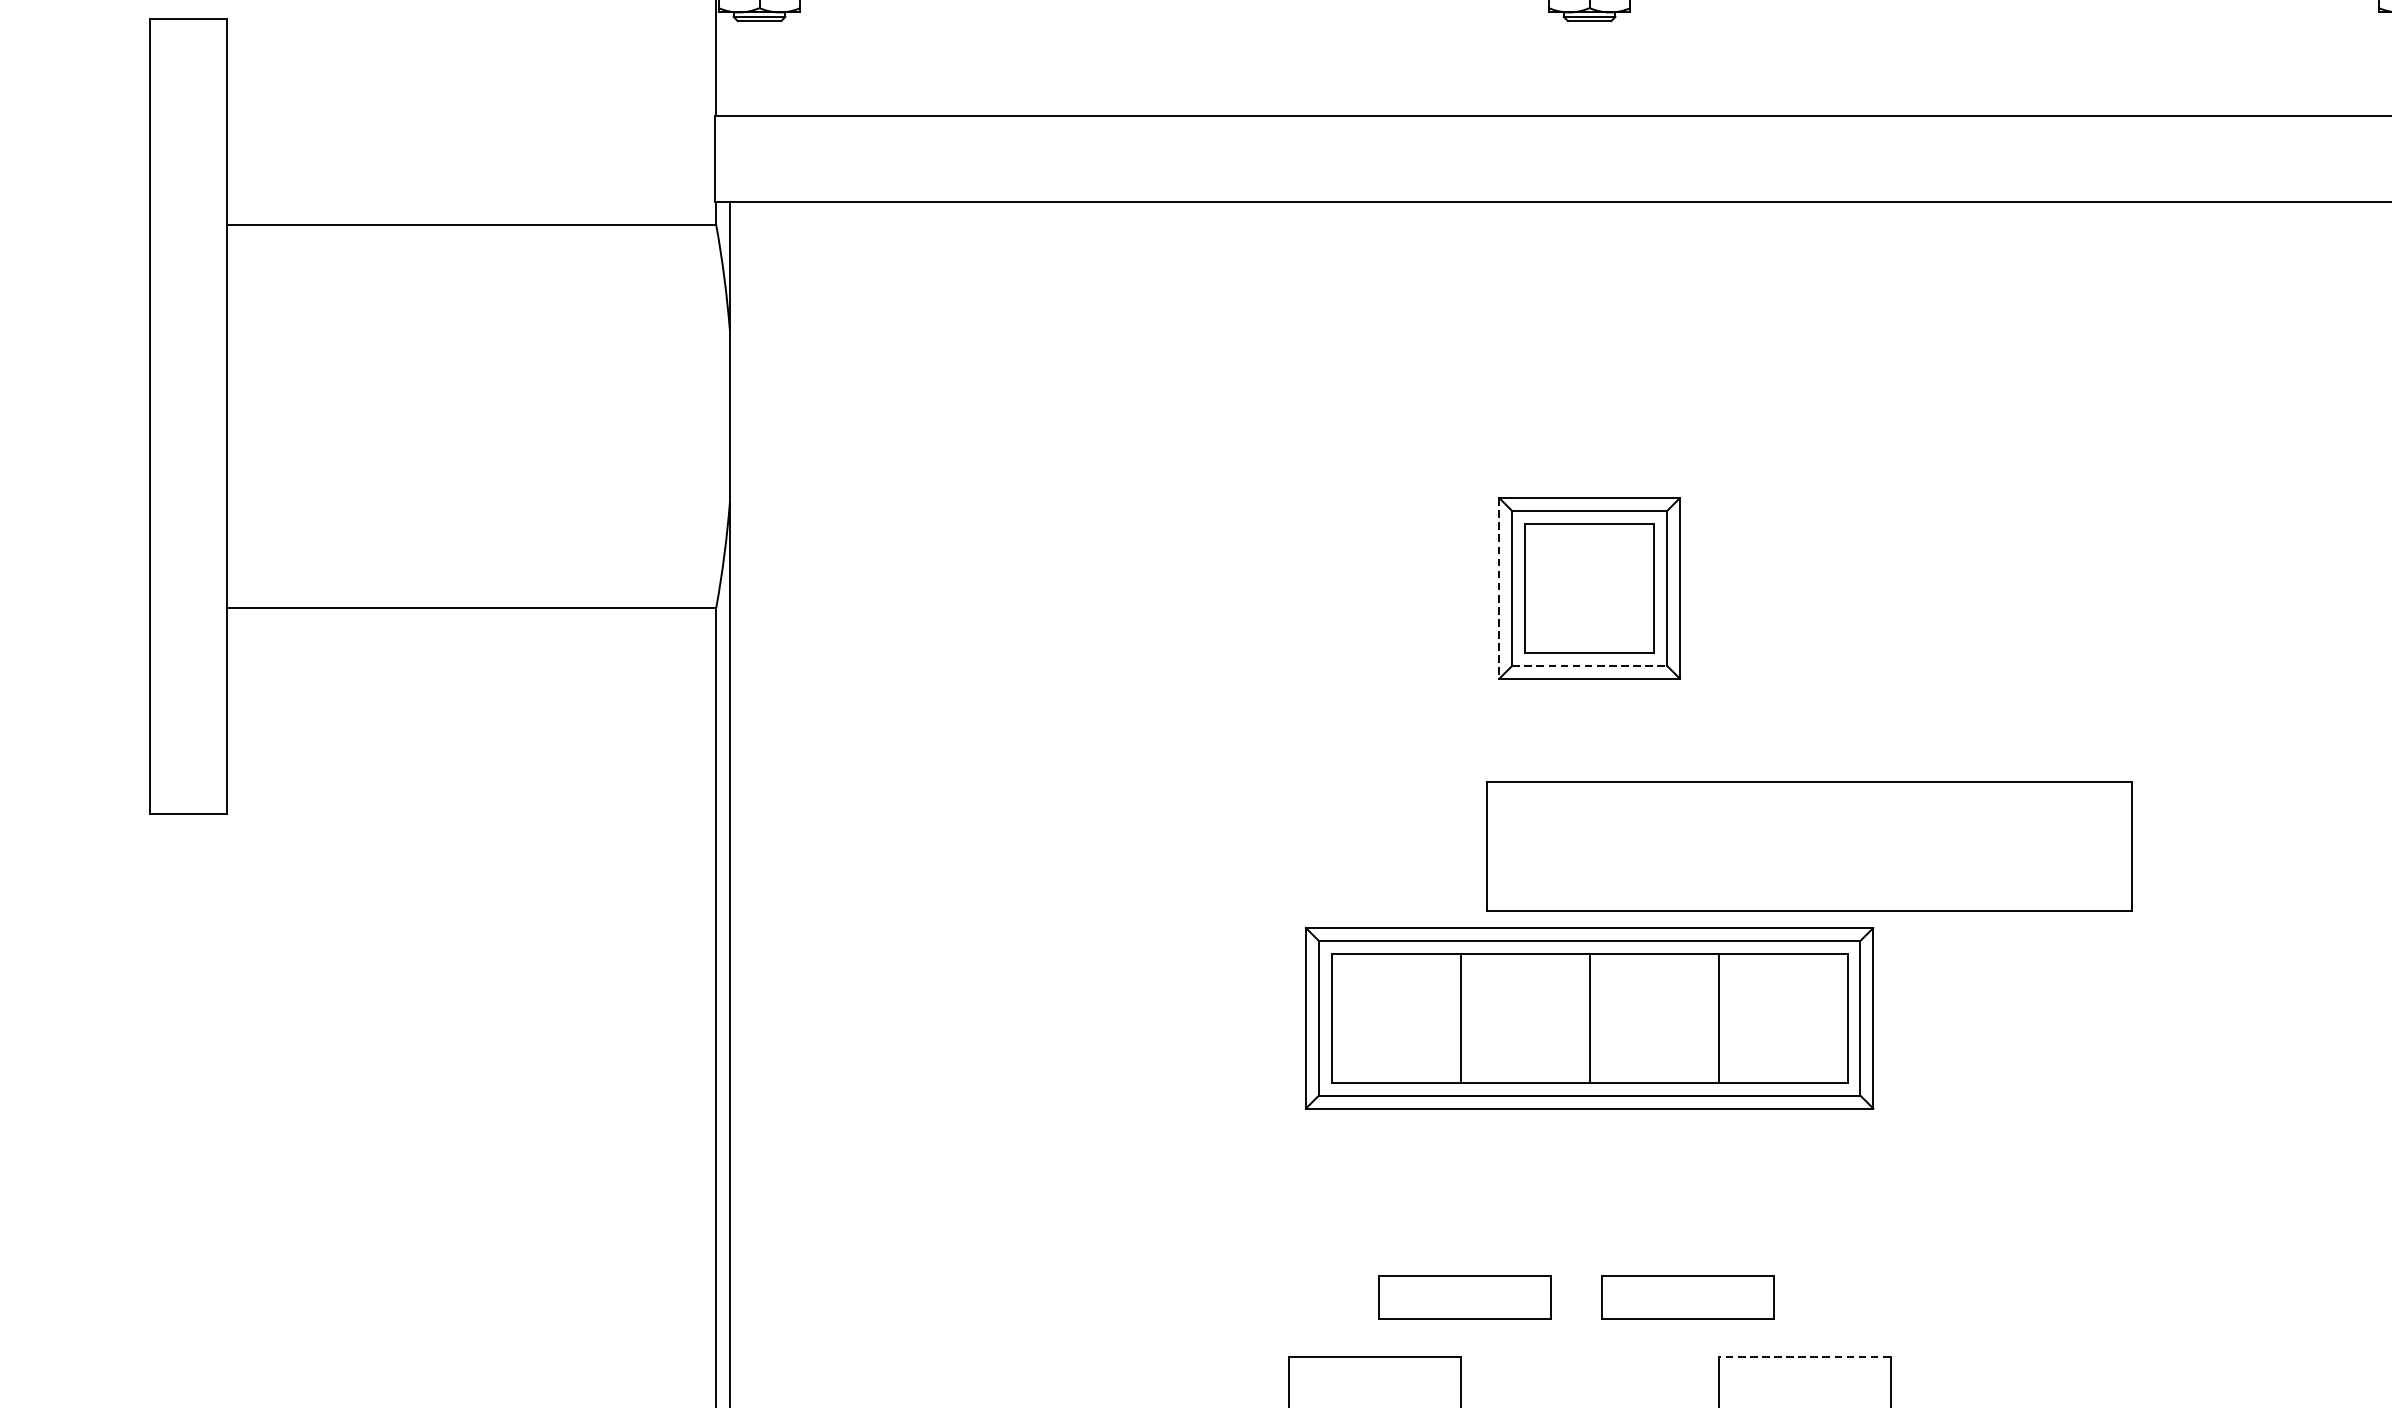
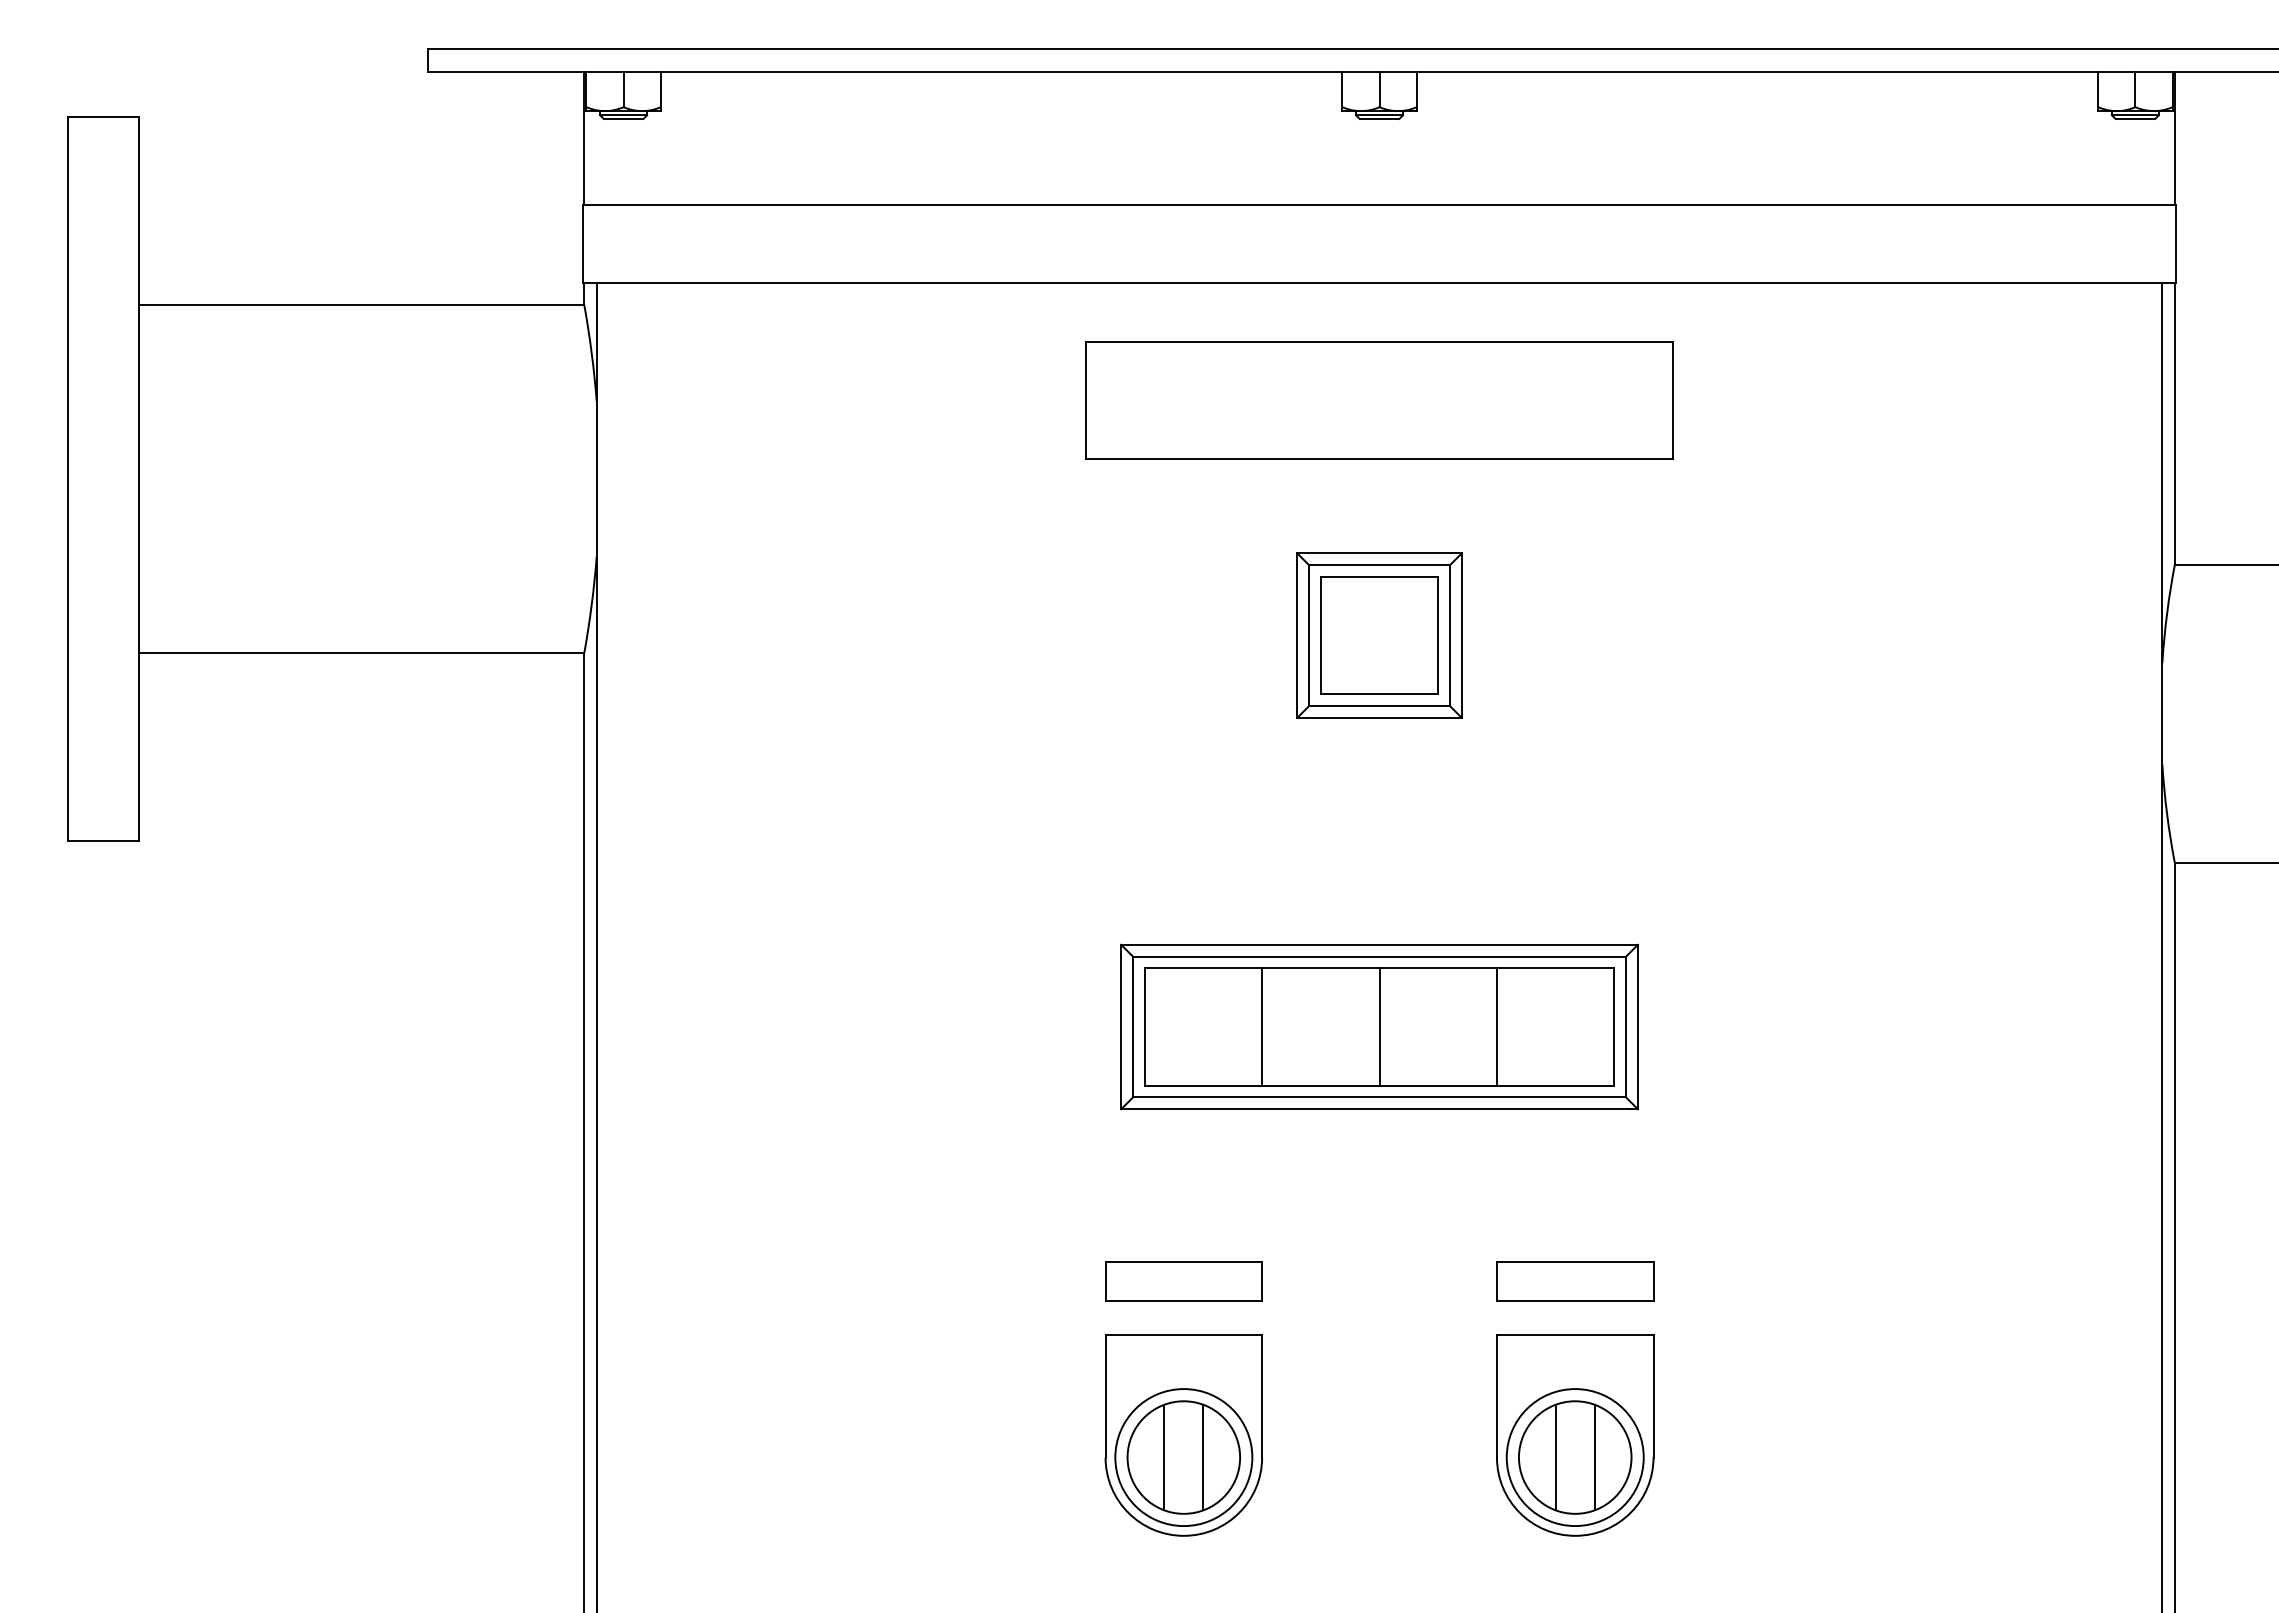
line: (1499, 589) -> (1297, 636), dashed -> solid
line: (1590, 666) -> (1380, 706), dashed -> solid
part: (1809, 846) -> (1379, 400), moved
part: (1464, 1297) -> (1183, 1281), moved
part: (1688, 1297) -> (1575, 1281), moved
line: (1803, 1357) -> (1574, 1335), dashed -> solid

